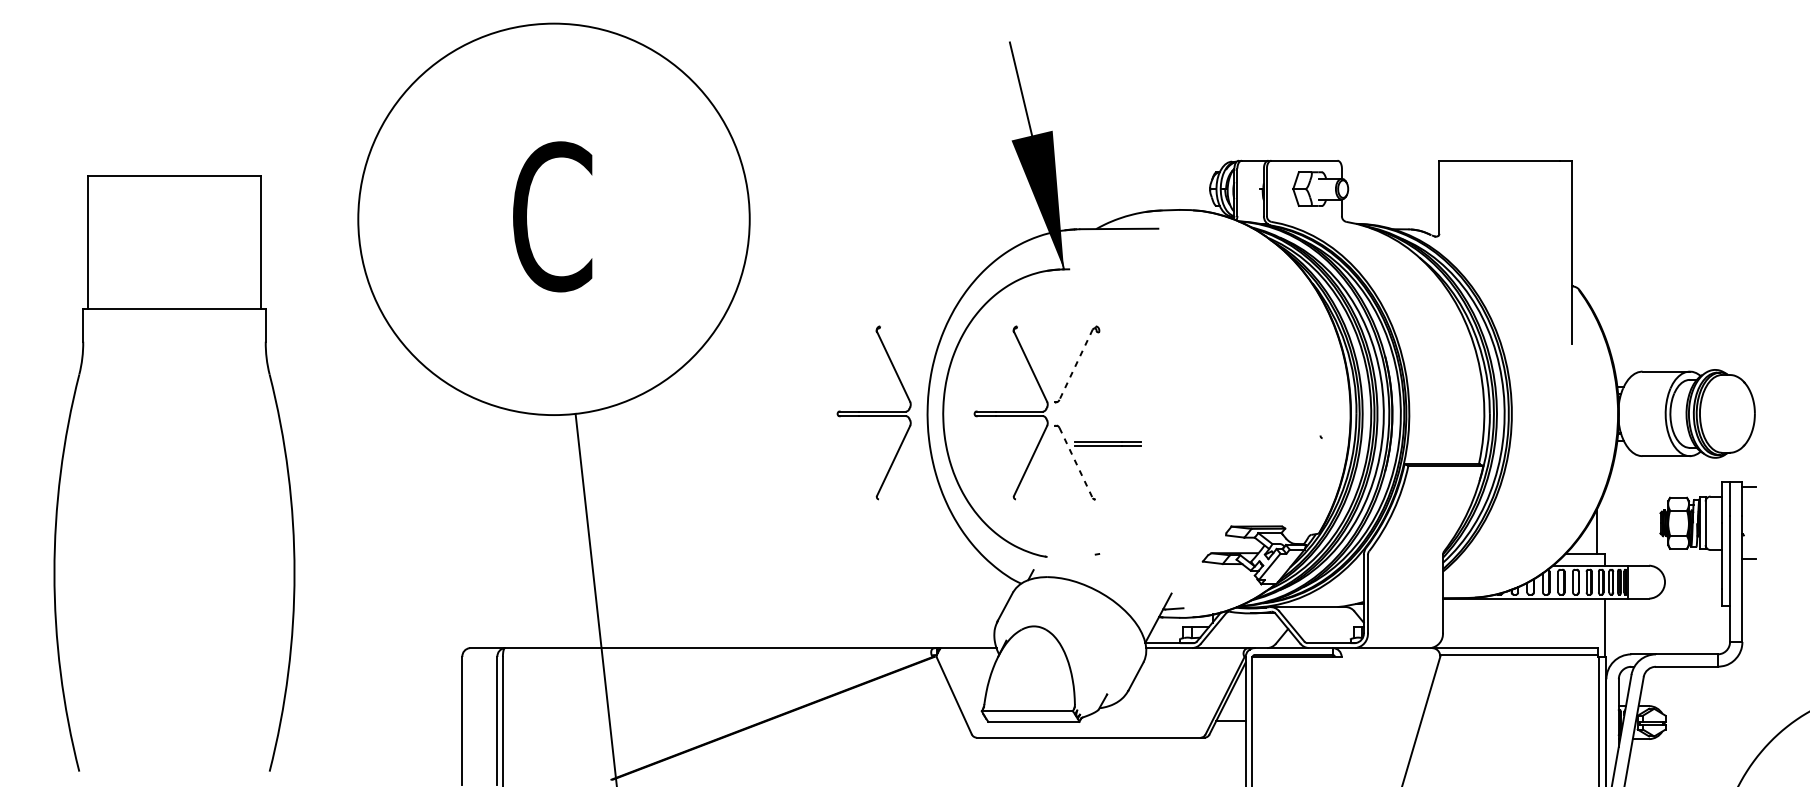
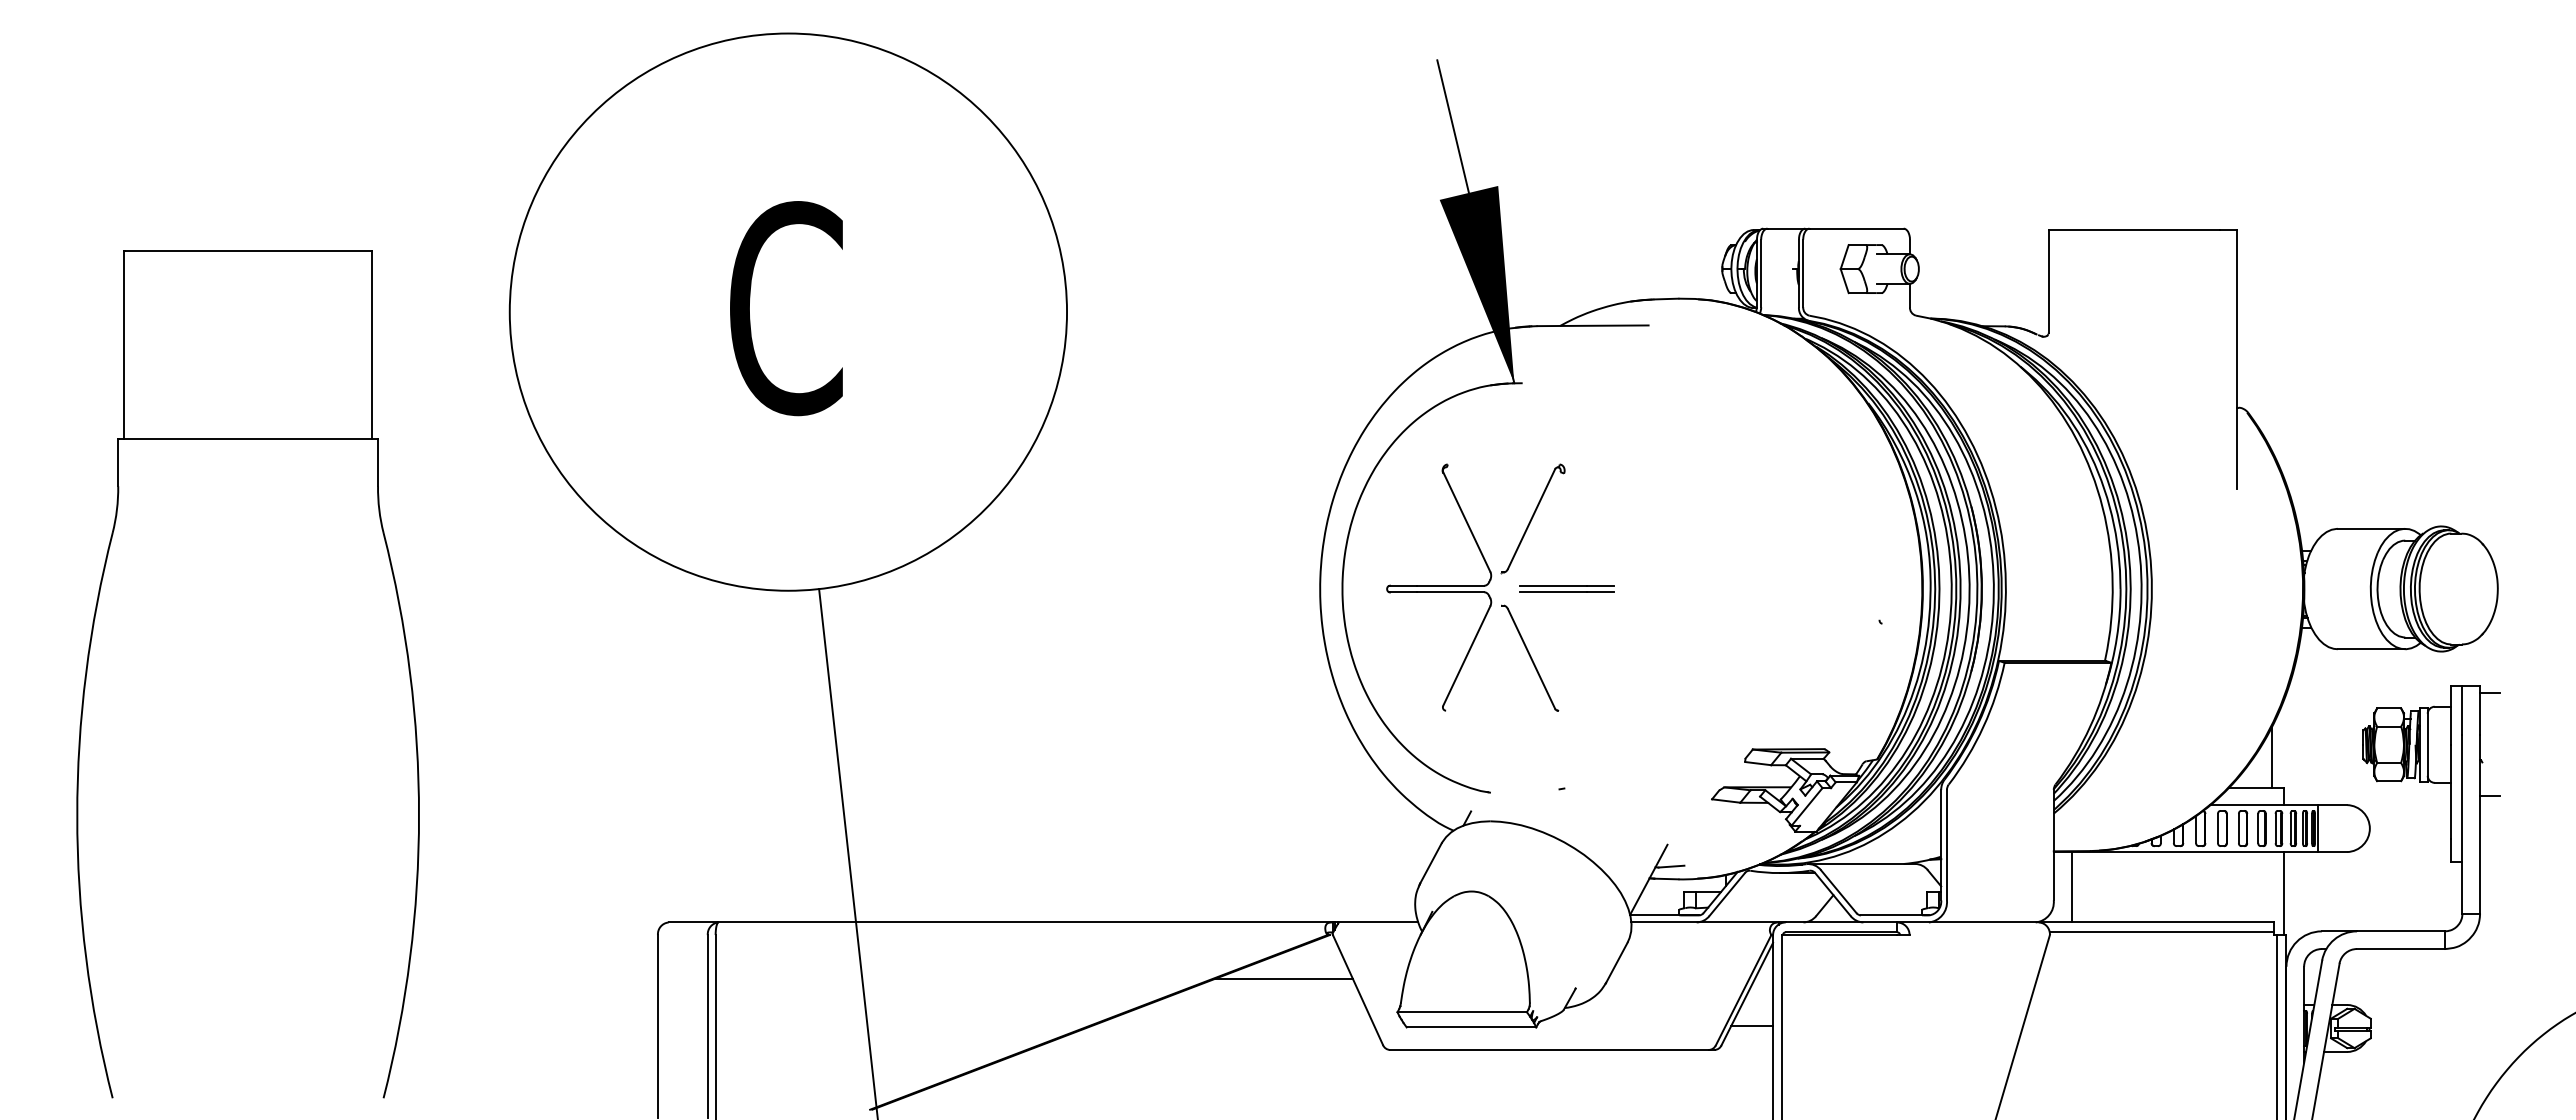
line: (1076, 365) -> (1531, 519), dashed -> solid
part: (874, 412) -> (1244, 587), removed
part: (1107, 443) -> (1566, 588), moved
line: (1076, 463) -> (1531, 659), dashed -> solid
line: (1456, 623) -> (2072, 887), added
line: (901, 688) -> (1283, 979), added

